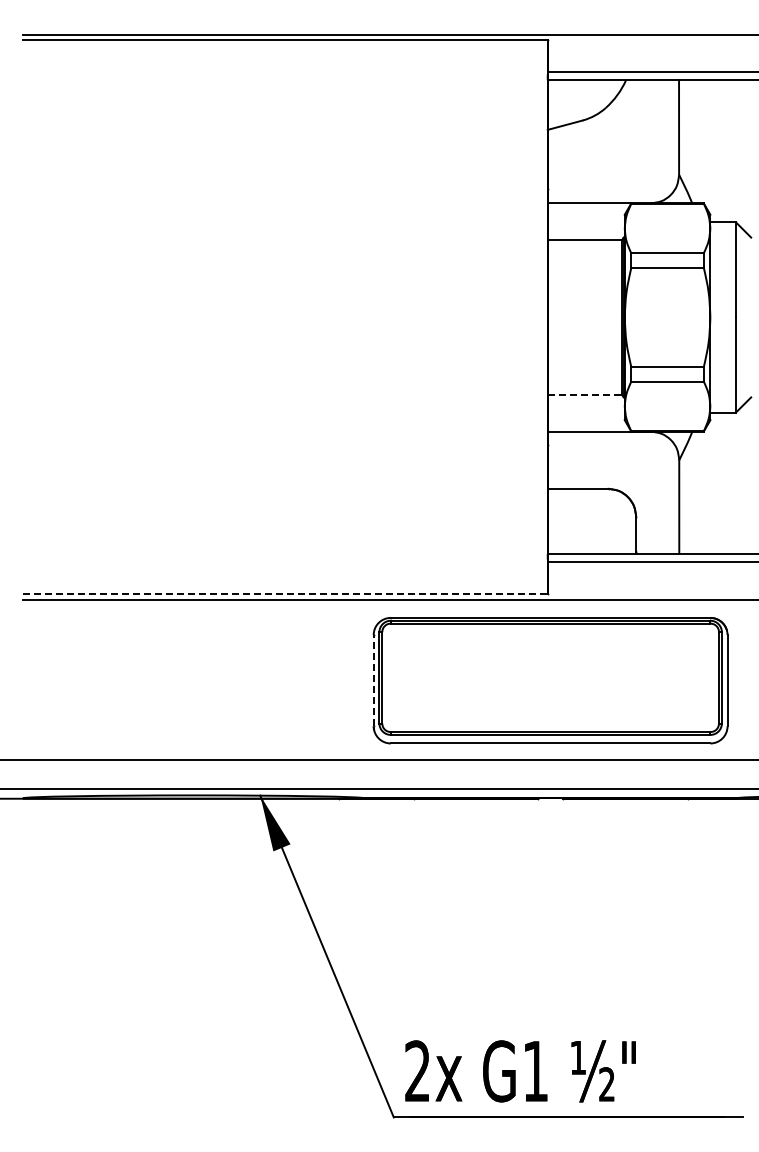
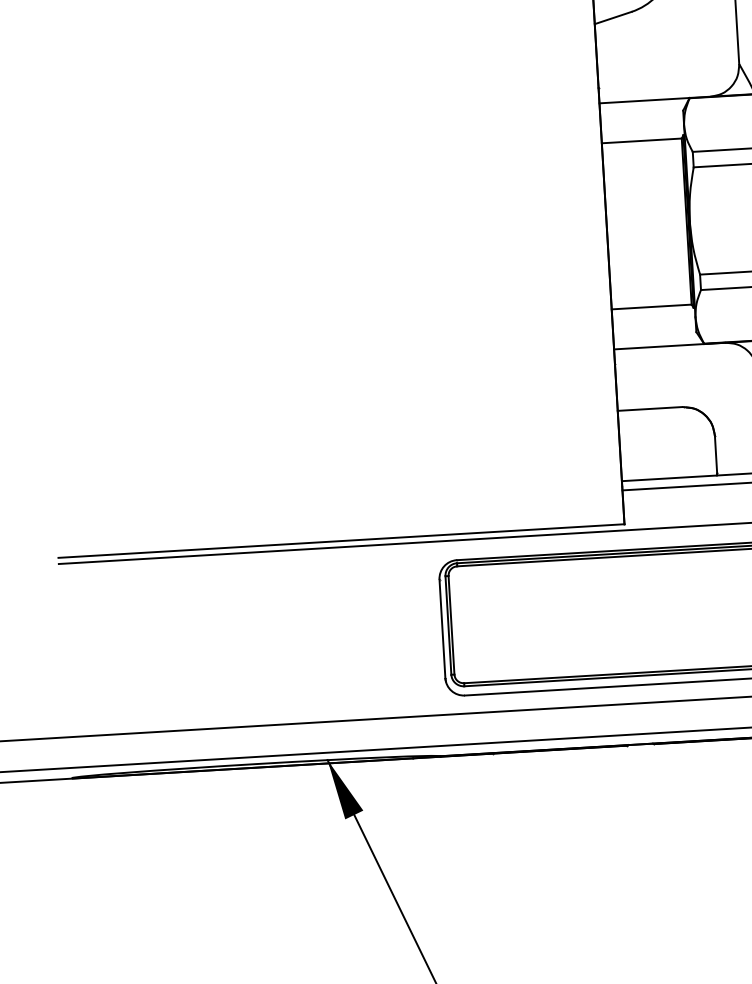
line: (585, 394) -> (652, 306), dashed -> solid
line: (285, 593) -> (341, 540), dashed -> solid
line: (373, 680) -> (442, 628), dashed -> solid

